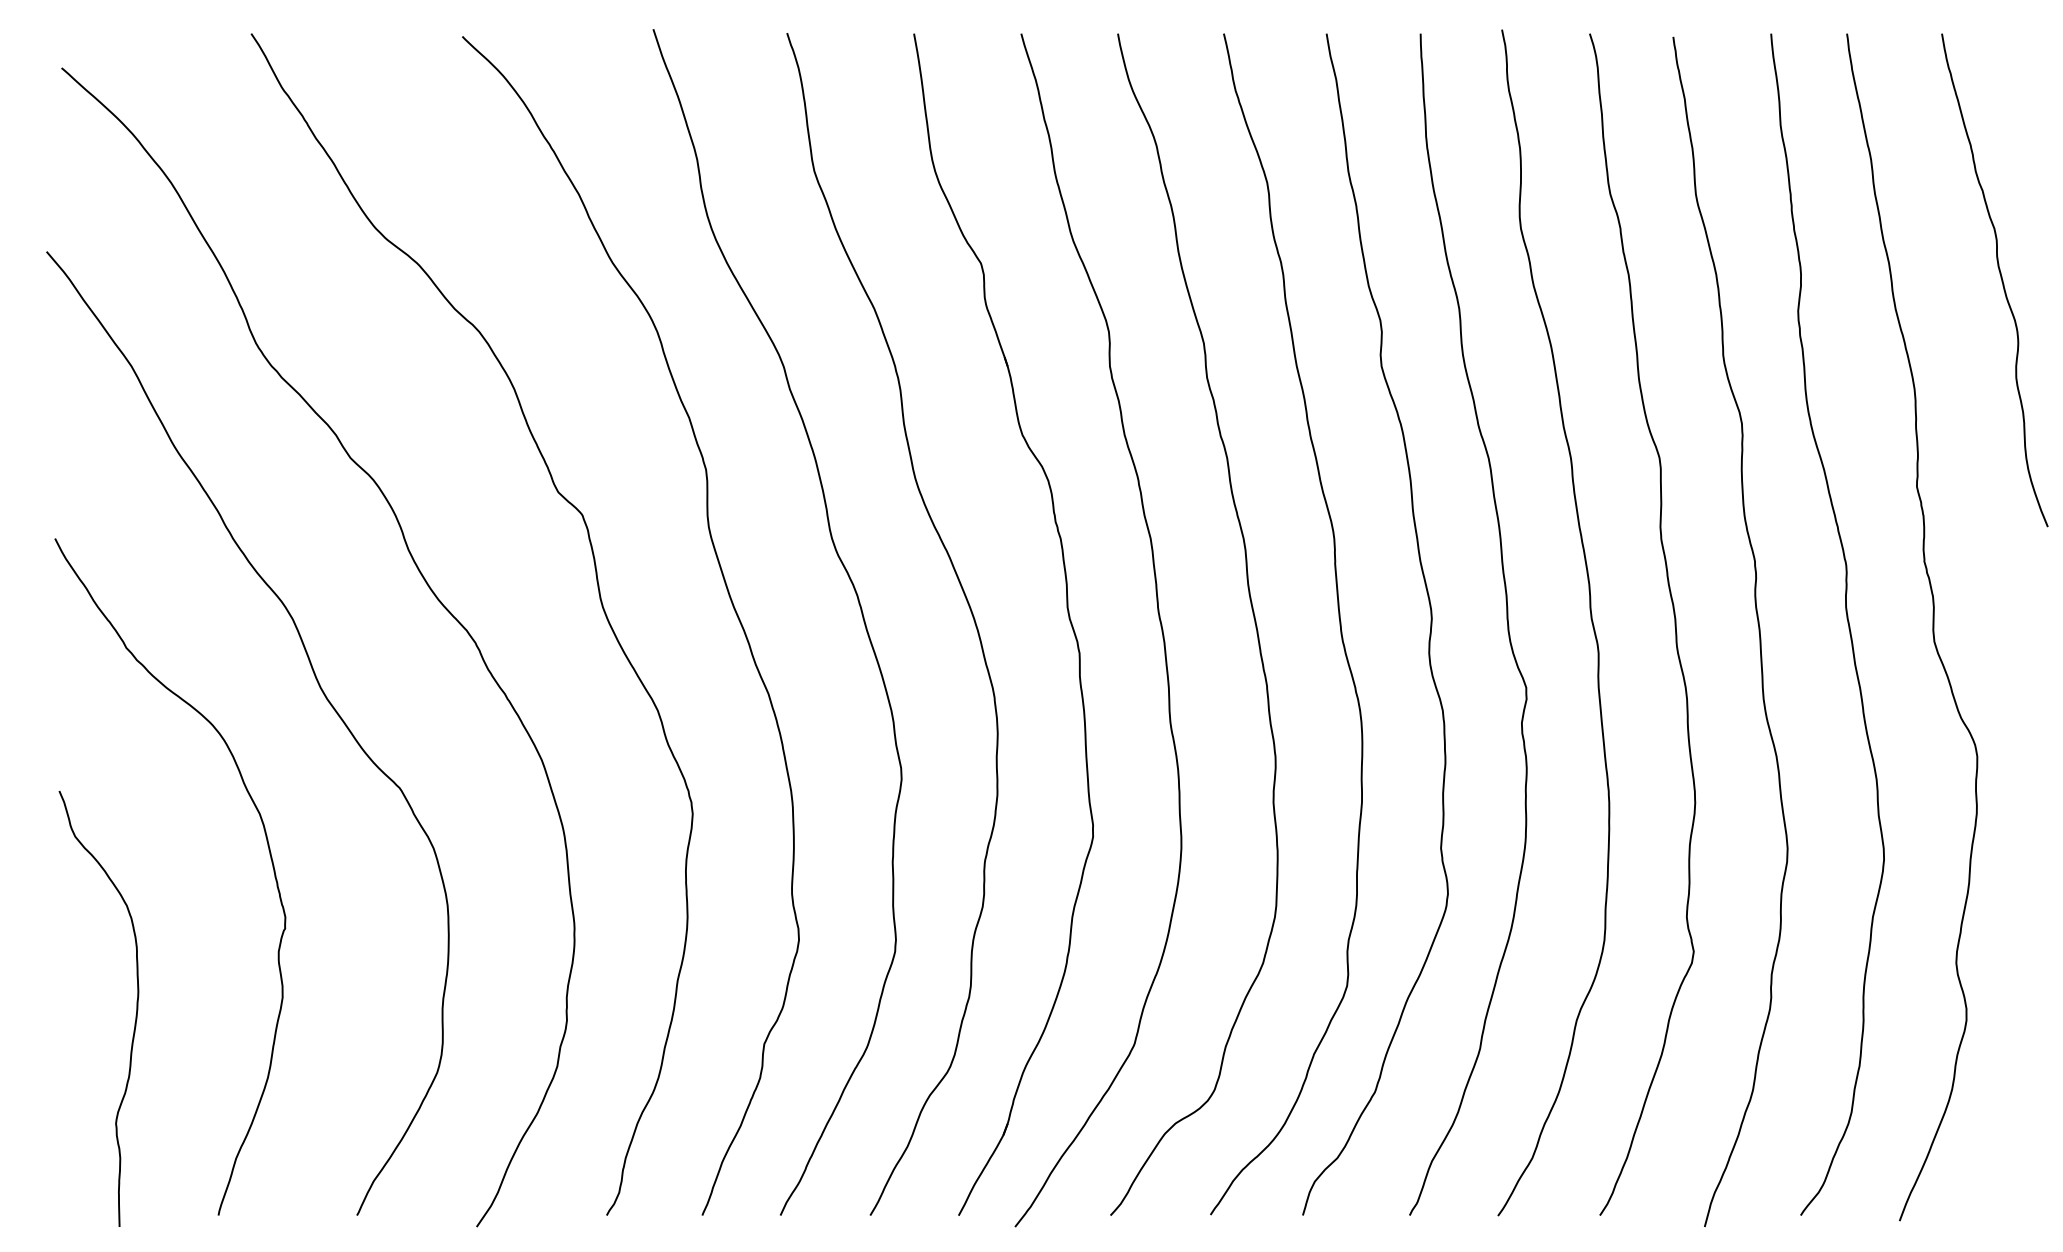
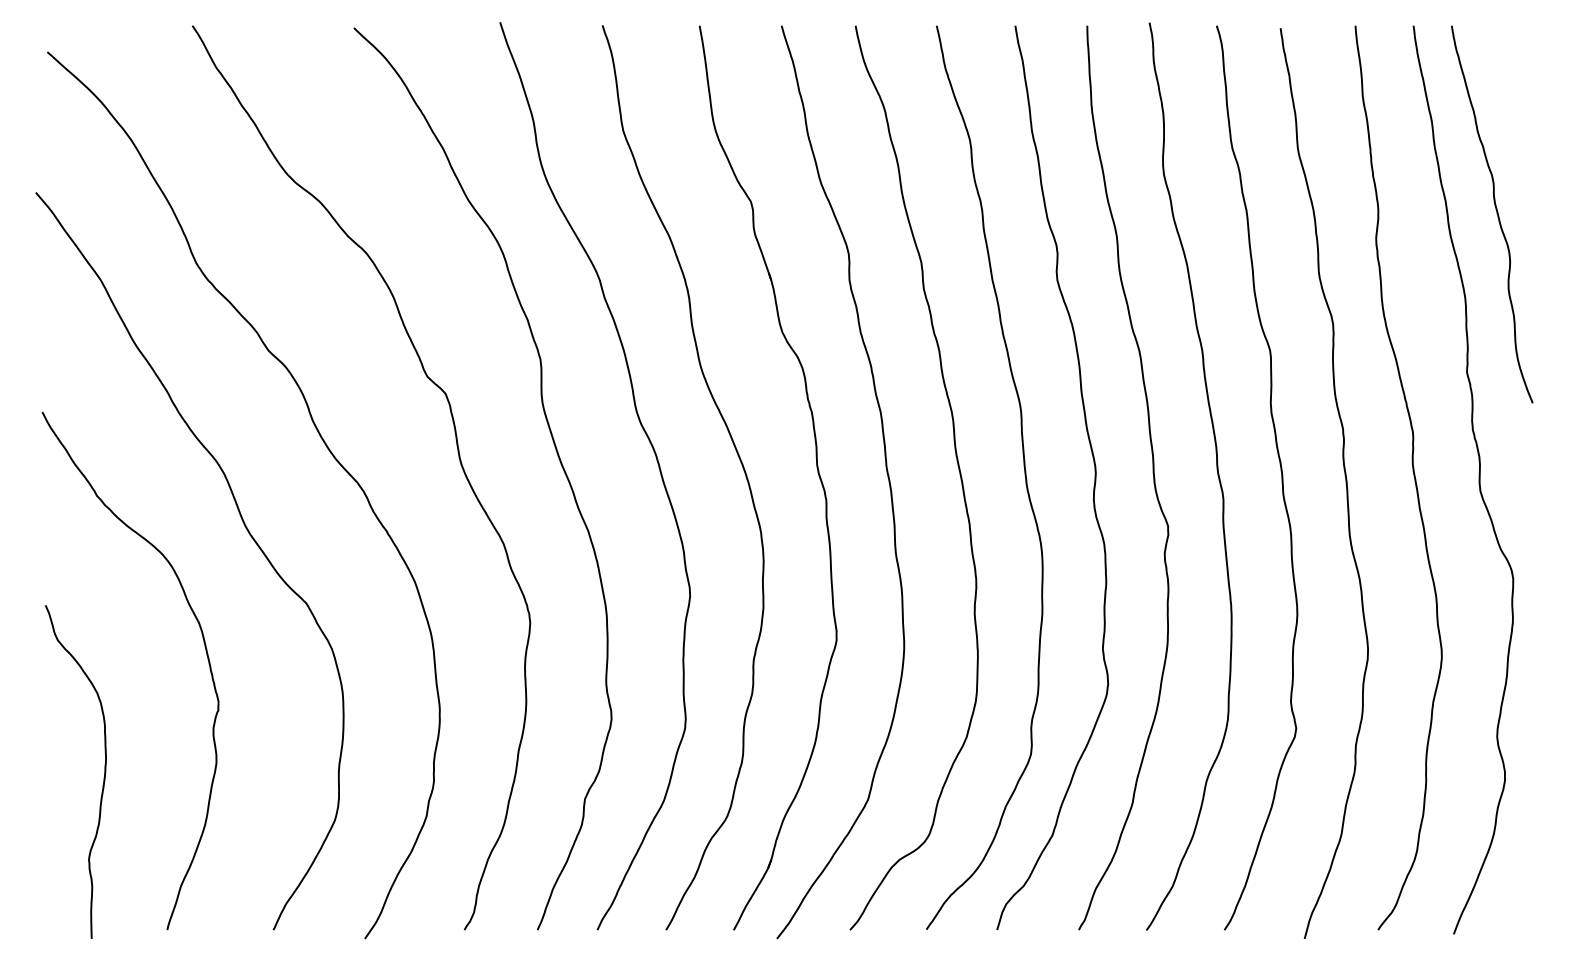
curve: (2000, 278) -> (1496, 213), moved

